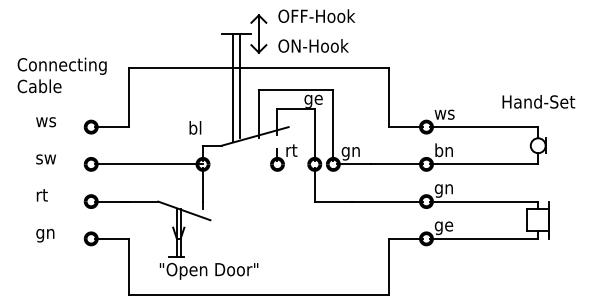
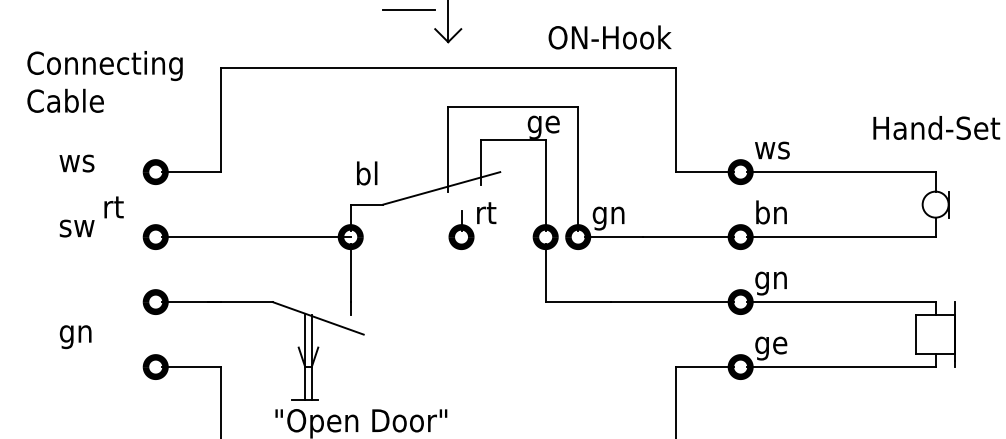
text: (313, 45) -> (609, 36), moved
line: (240, 86) -> (416, 101), removed
line: (232, 88) -> (402, 104), removed
text: (195, 127) -> (367, 172), moved
part: (283, 157) -> (472, 225), moved
text: (41, 195) -> (112, 207), moved
text: (45, 235) -> (75, 336), moved

